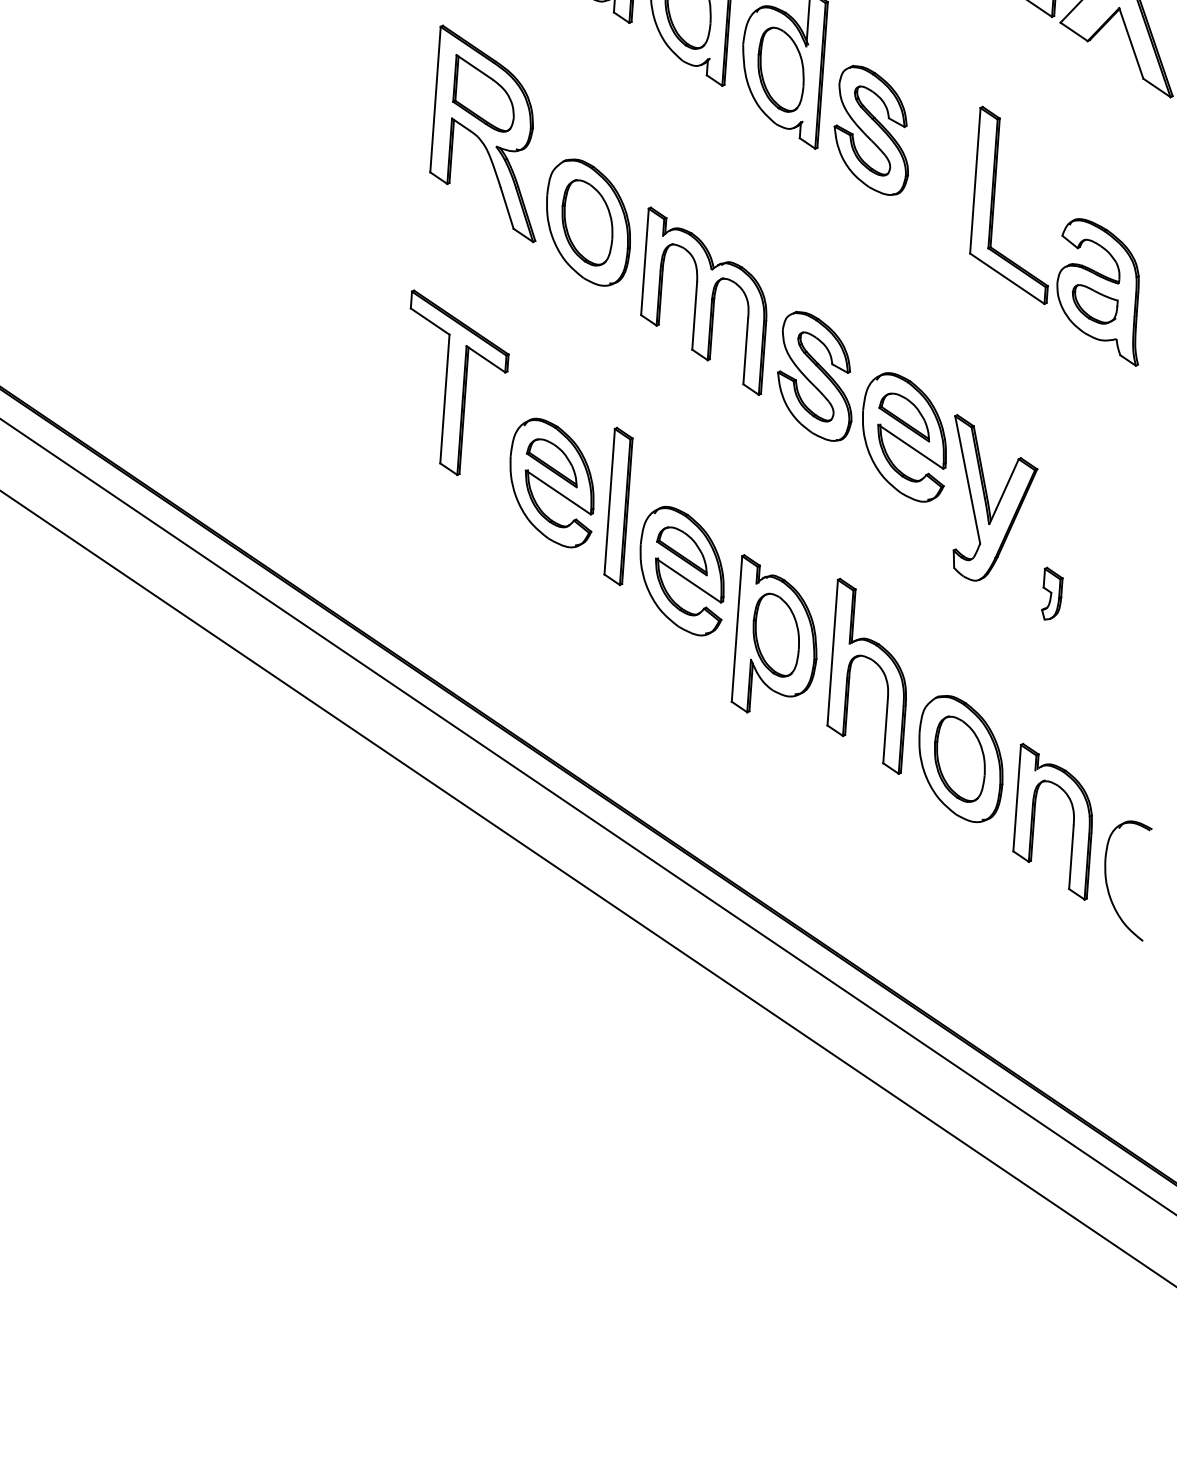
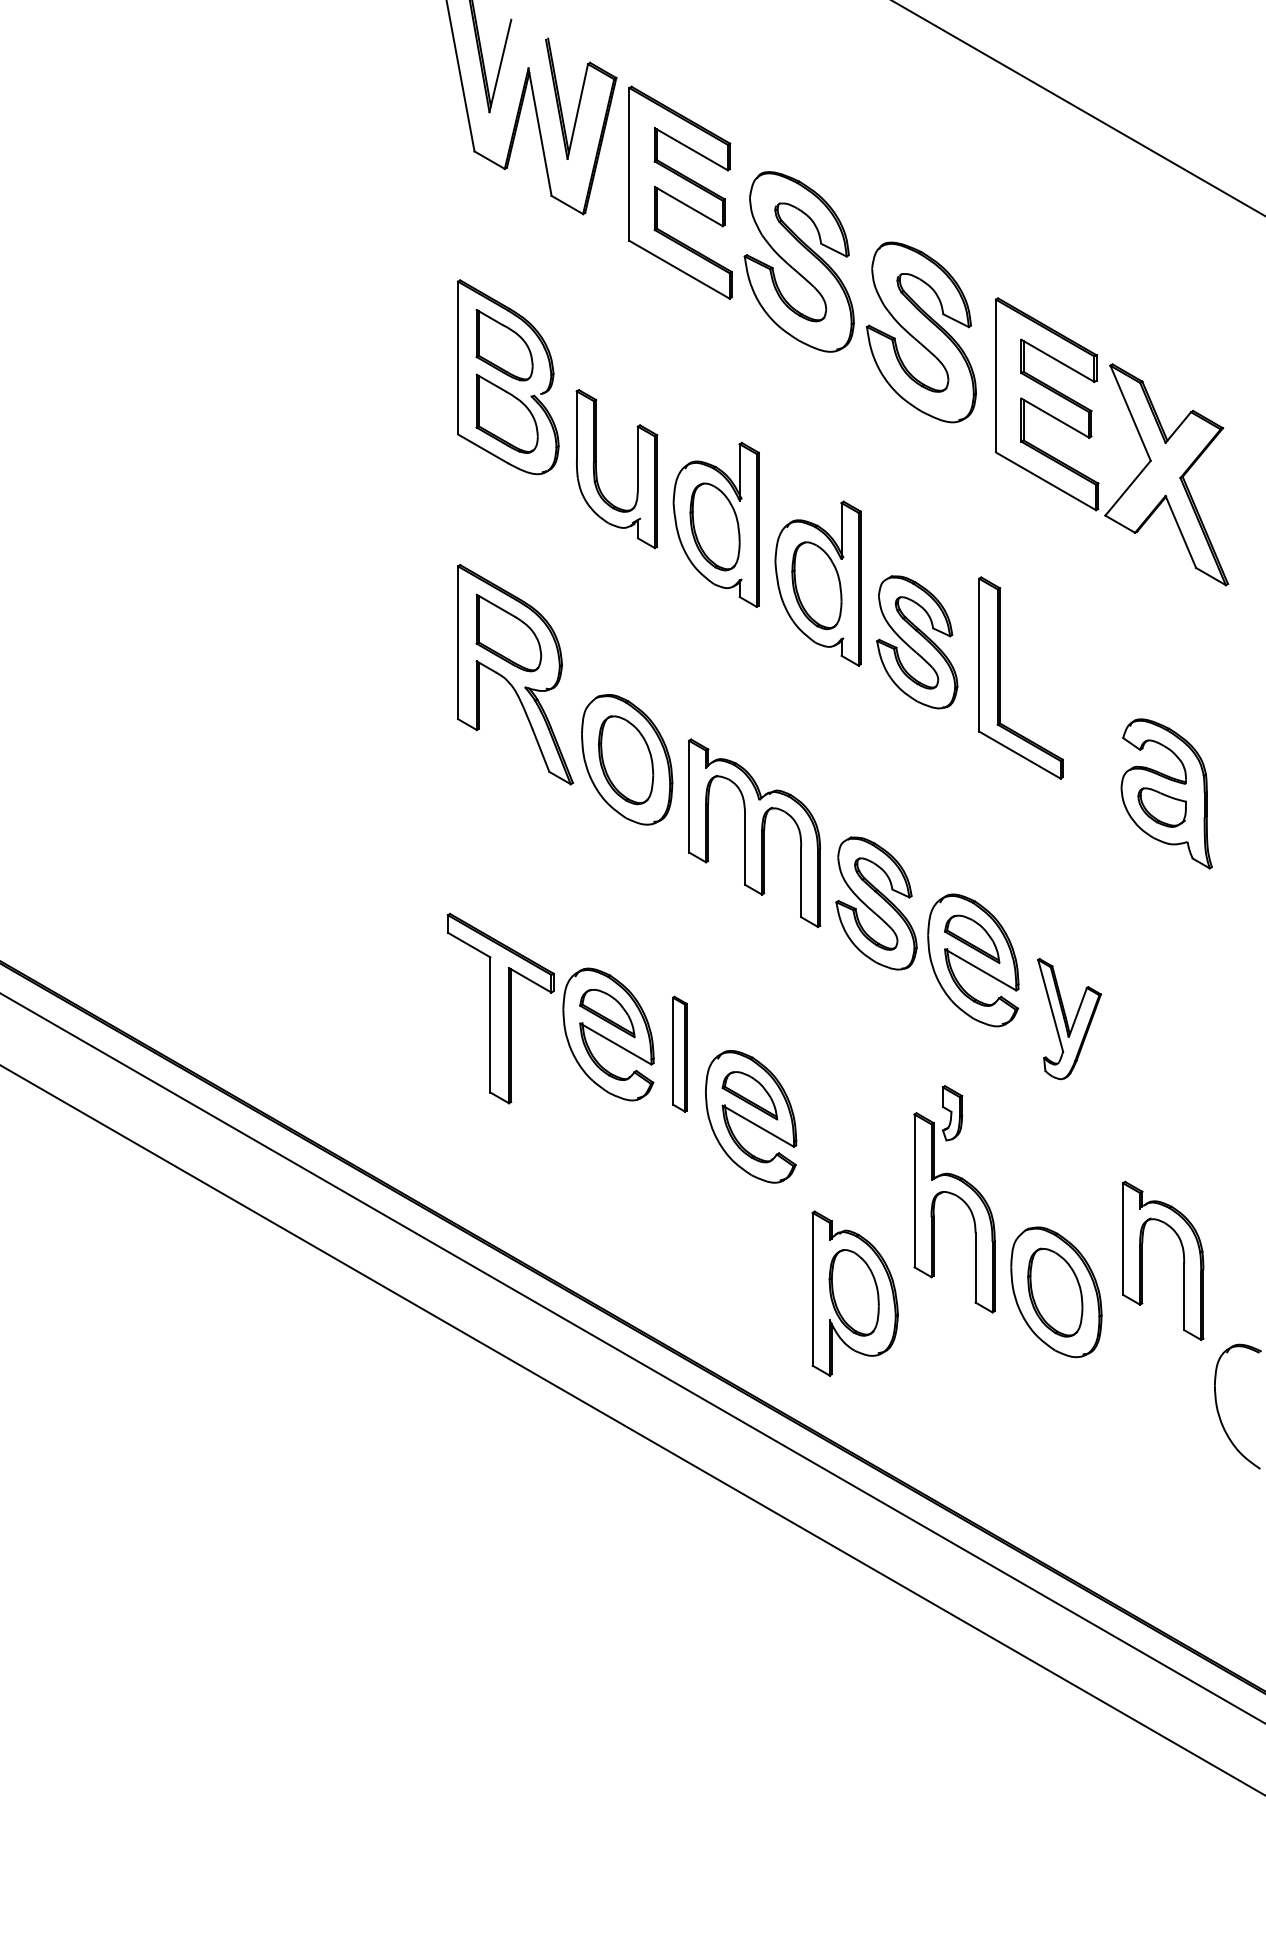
part: (994, 203) -> (1000, 677), moved
part: (455, 384) -> (500, 1008), moved
part: (992, 499) -> (1069, 1018), size x0.7
part: (618, 506) -> (679, 1054), size x0.7
part: (1052, 594) -> (952, 1113), moved
part: (776, 635) -> (854, 1293), moved
part: (1073, 822) -> (1183, 1260), moved

